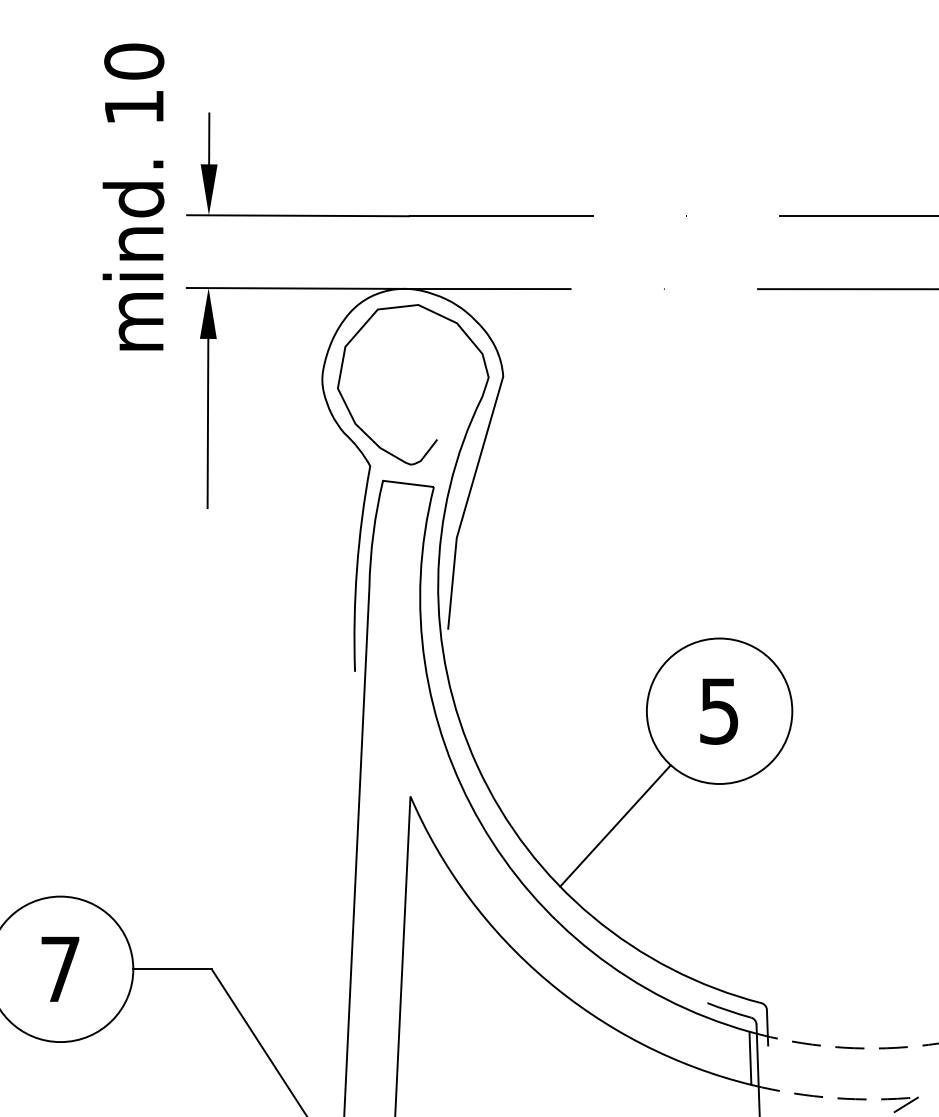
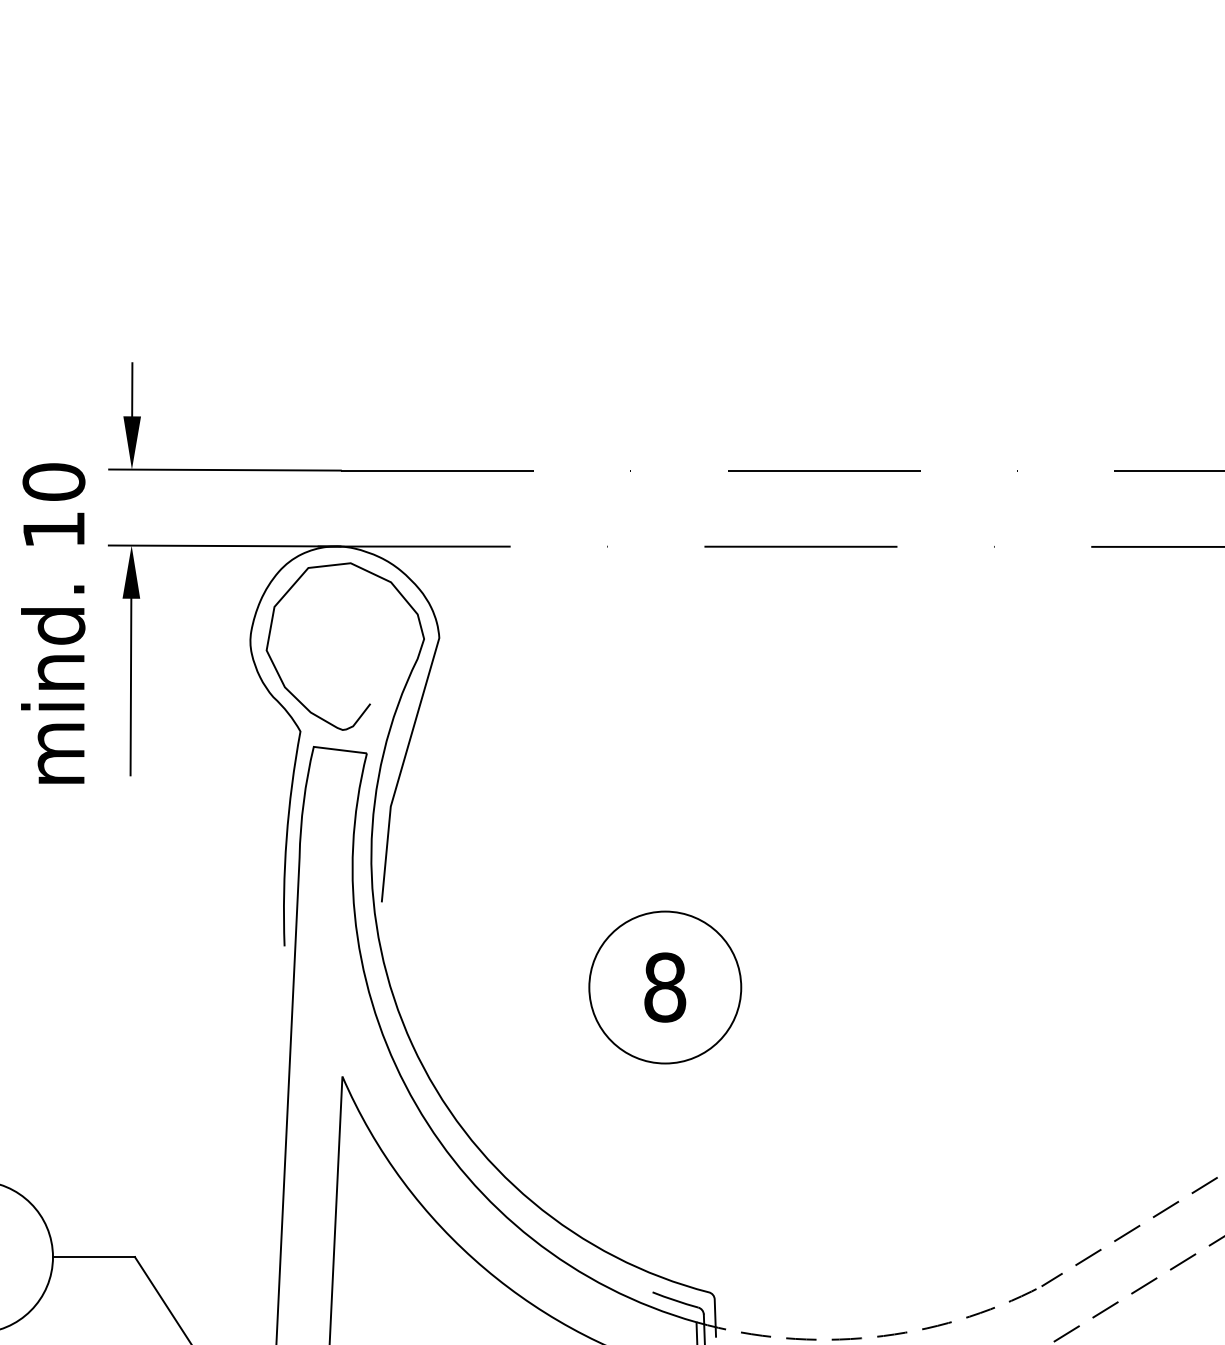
text: (133, 197) -> (53, 623), moved
text: (719, 711) -> (665, 987), 5 -> 8
line: (615, 825) -> (556, 1106), removed

